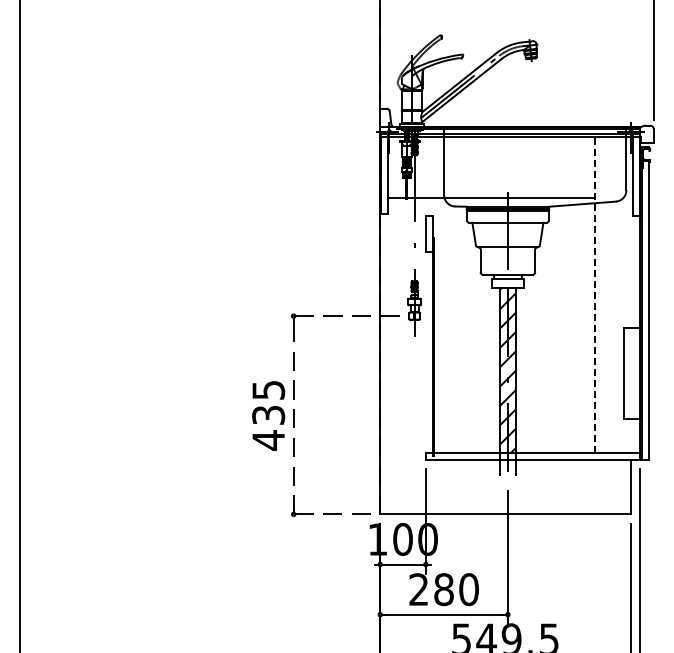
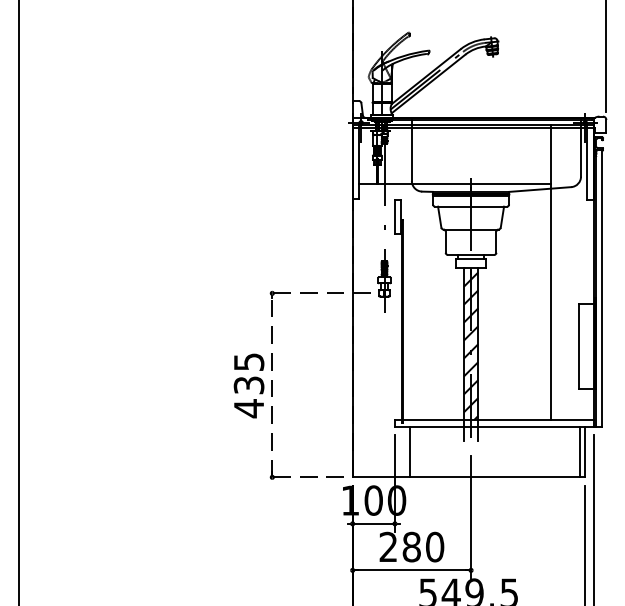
line: (594, 293) -> (551, 272), dashed -> solid
line: (441, 486) -> (409, 451), added
line: (625, 486) -> (580, 451), added

